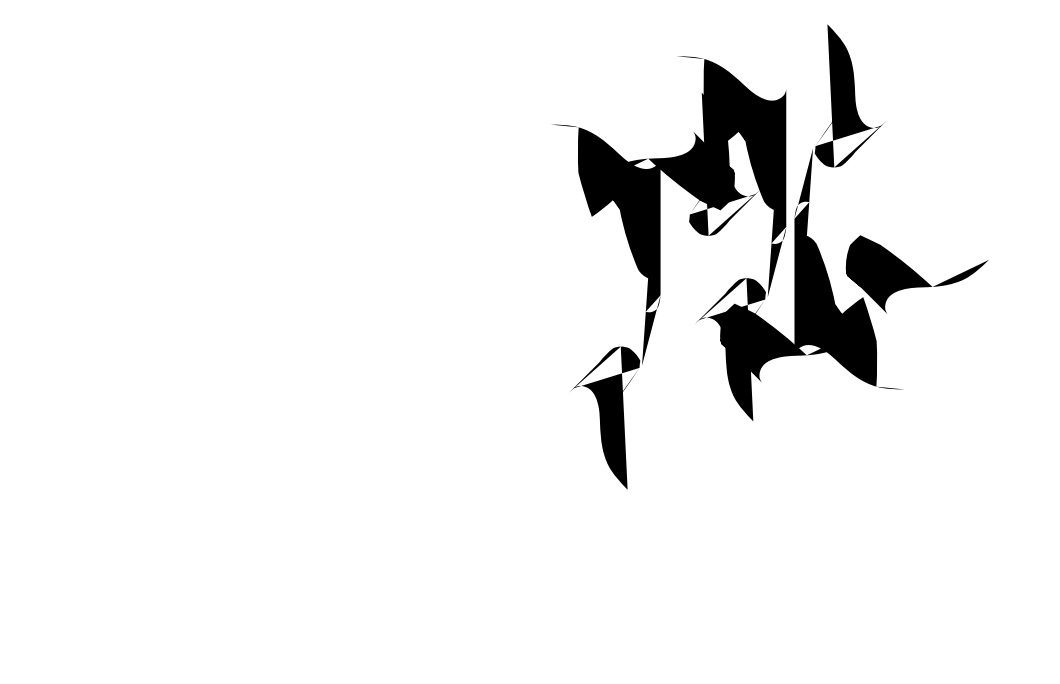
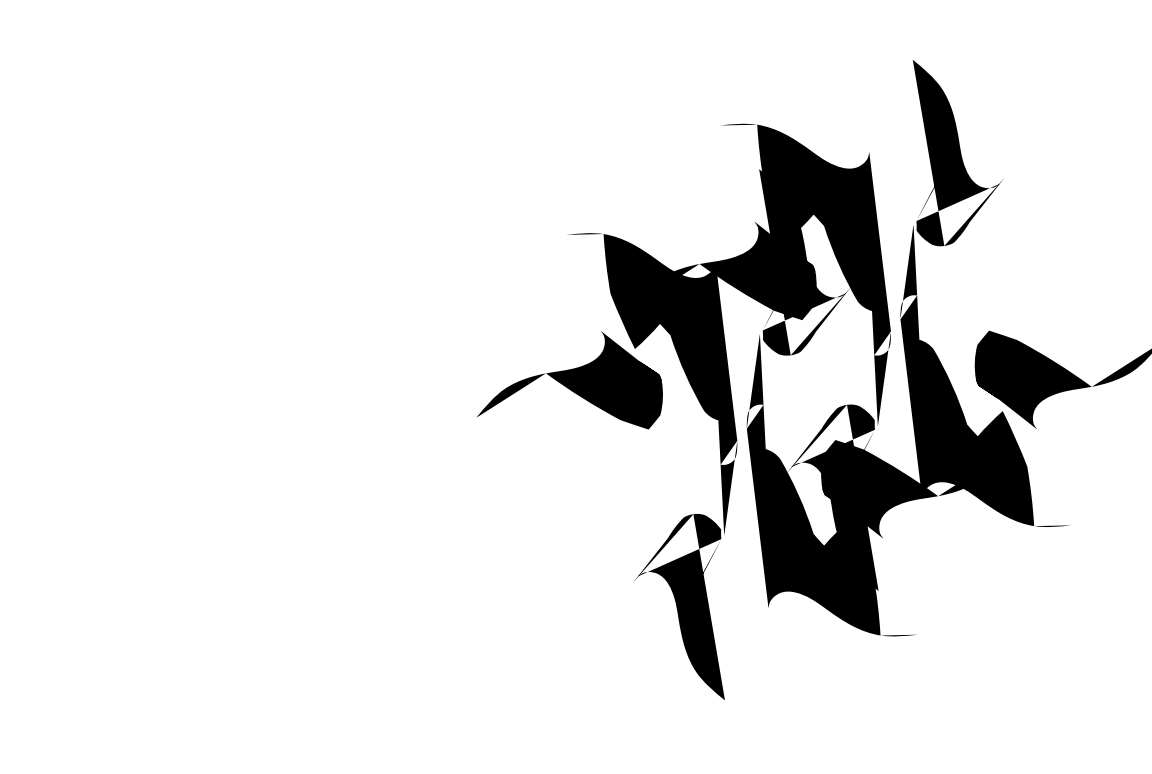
fill: (537, 236) -> (567, 383), added
fill: (723, 336) -> (826, 484), added

